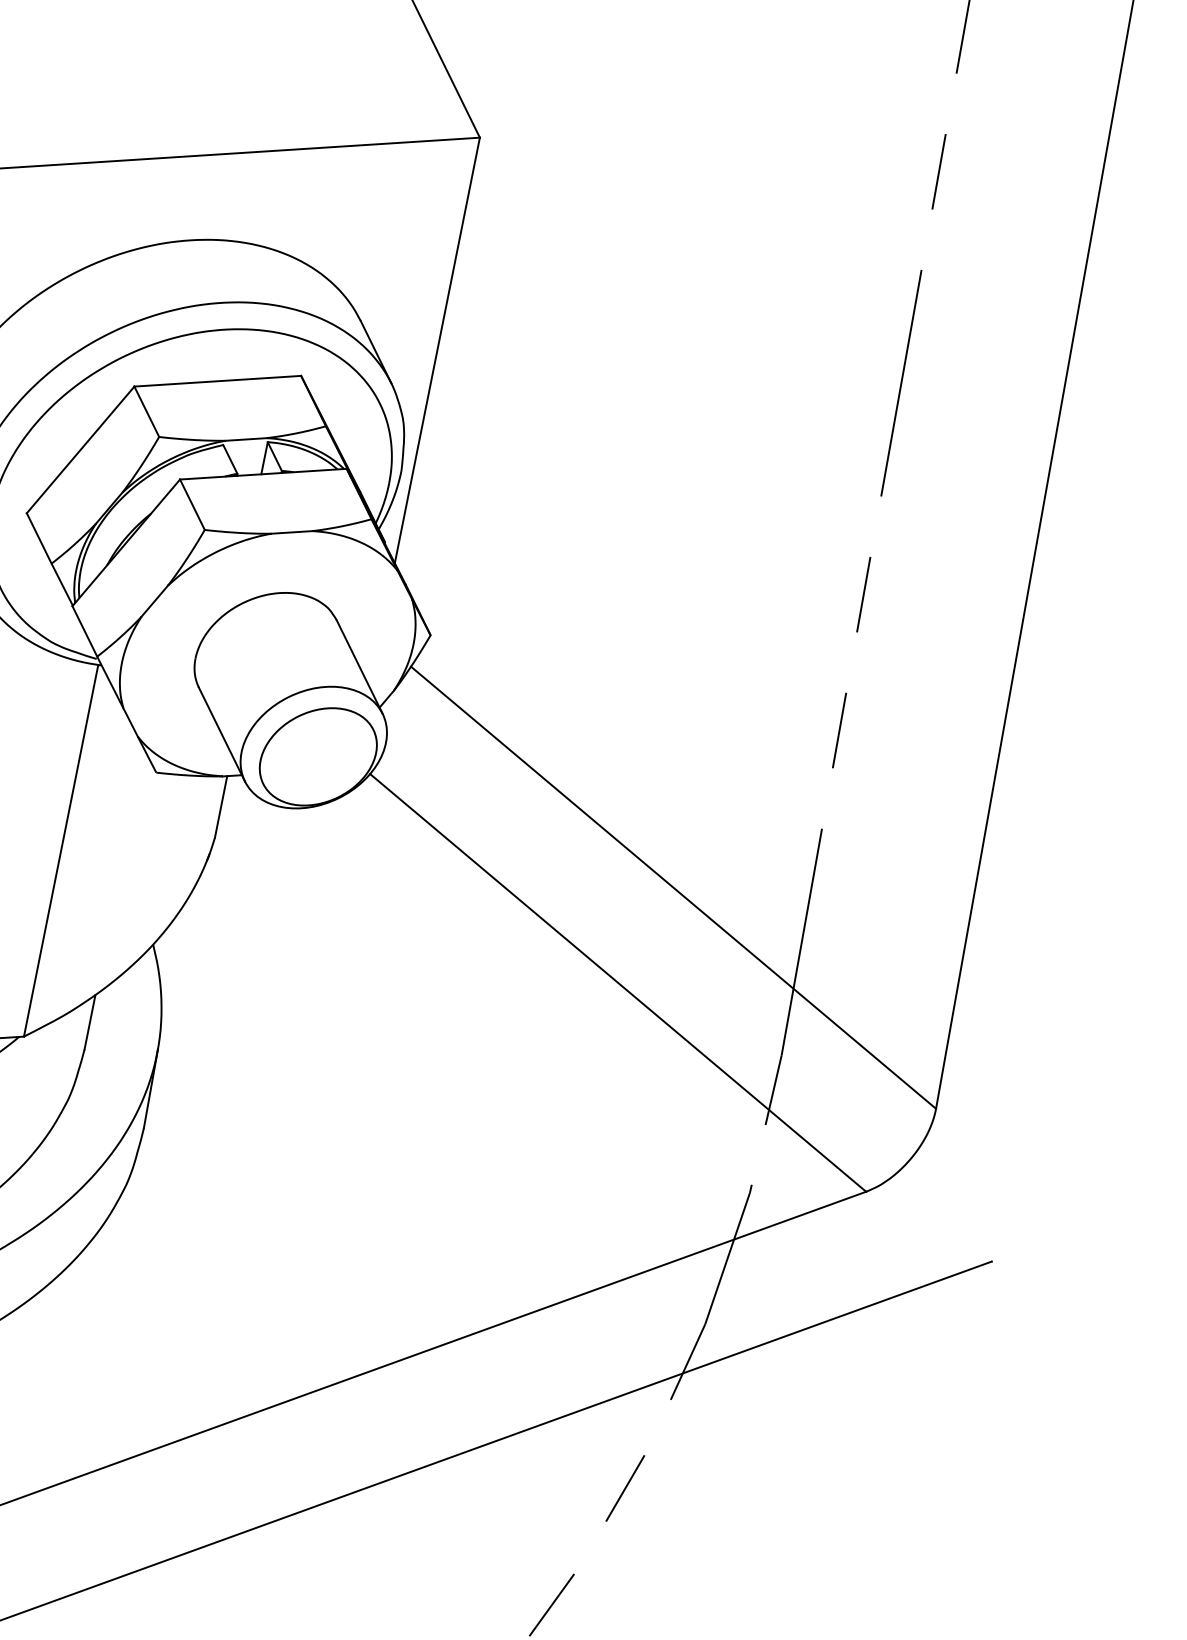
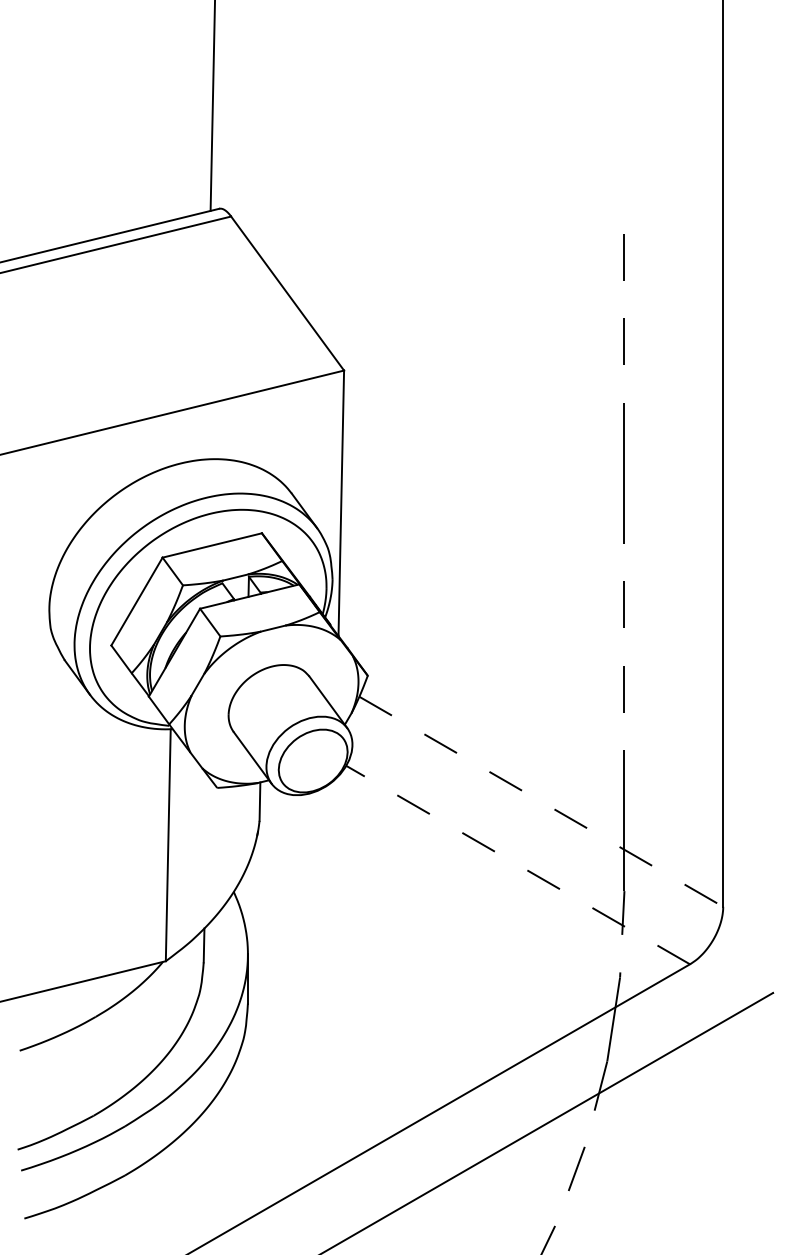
line: (673, 888) -> (541, 802), solid -> dashed
line: (617, 981) -> (517, 864), solid -> dashed

